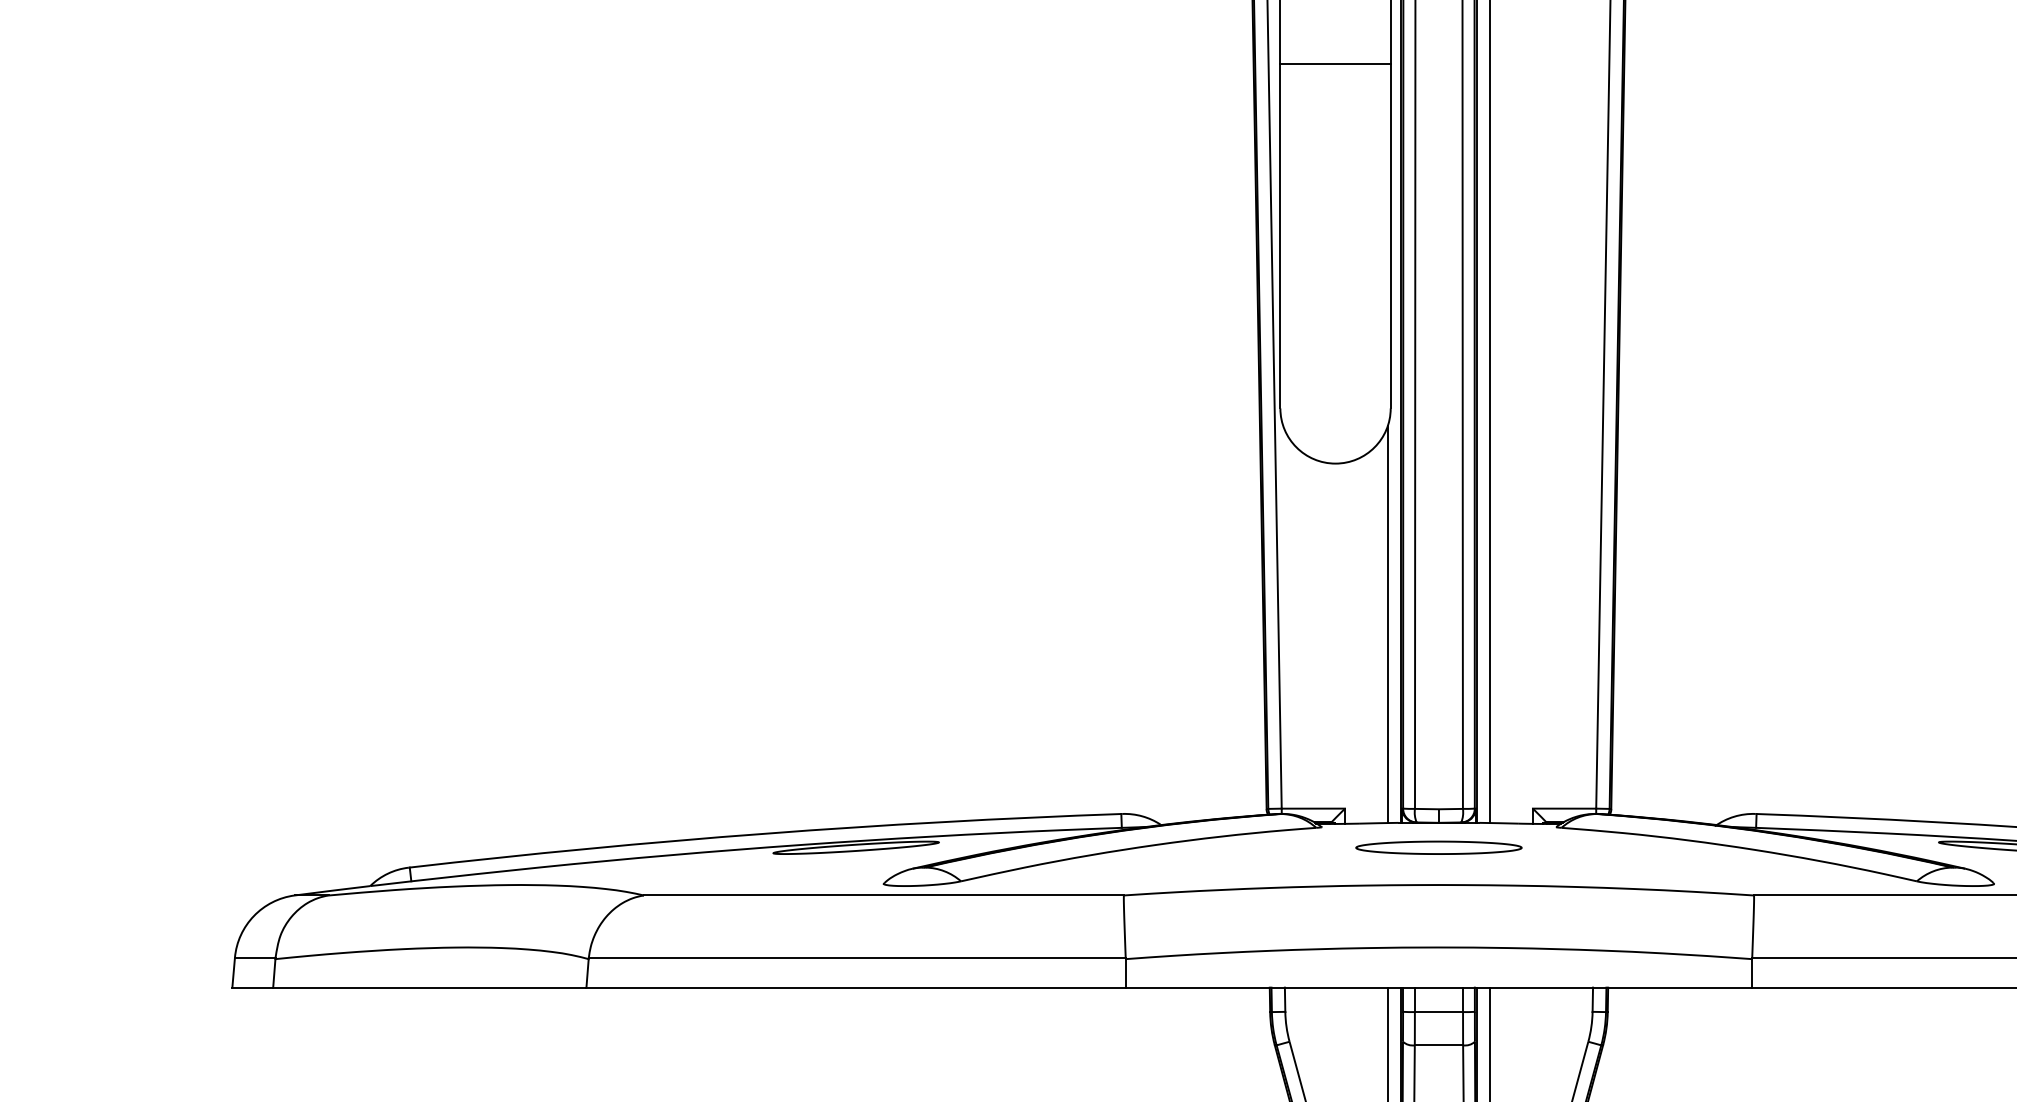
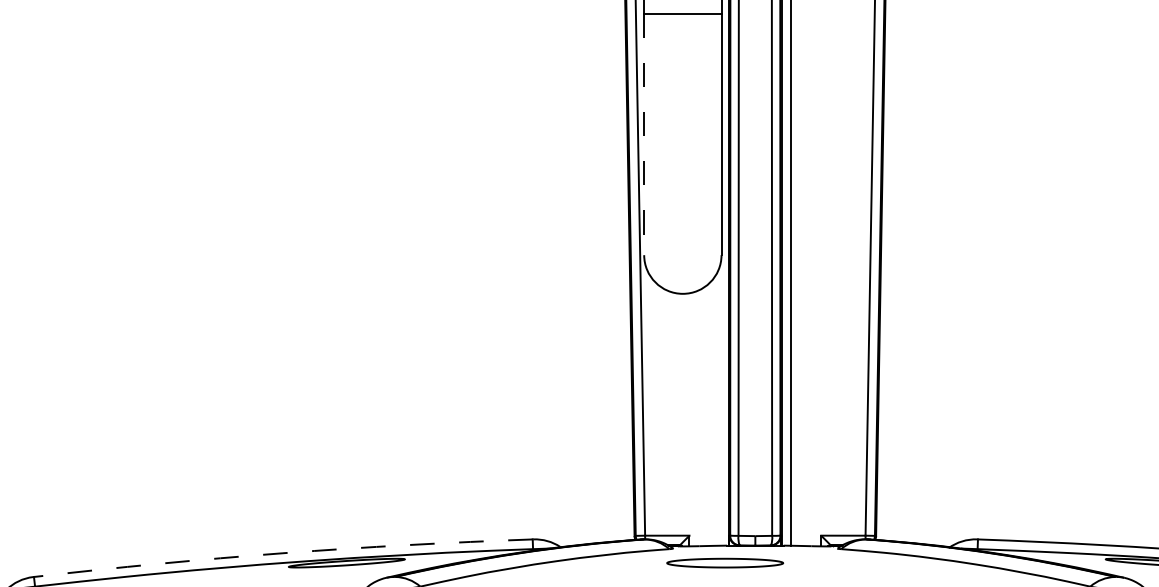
line: (1280, 236) -> (644, 134), solid -> dashed
line: (1387, 624) -> (719, 406), removed
arc: (765, 833) -> (283, 553), solid -> dashed
part: (1438, 847) -> (724, 562), moved

